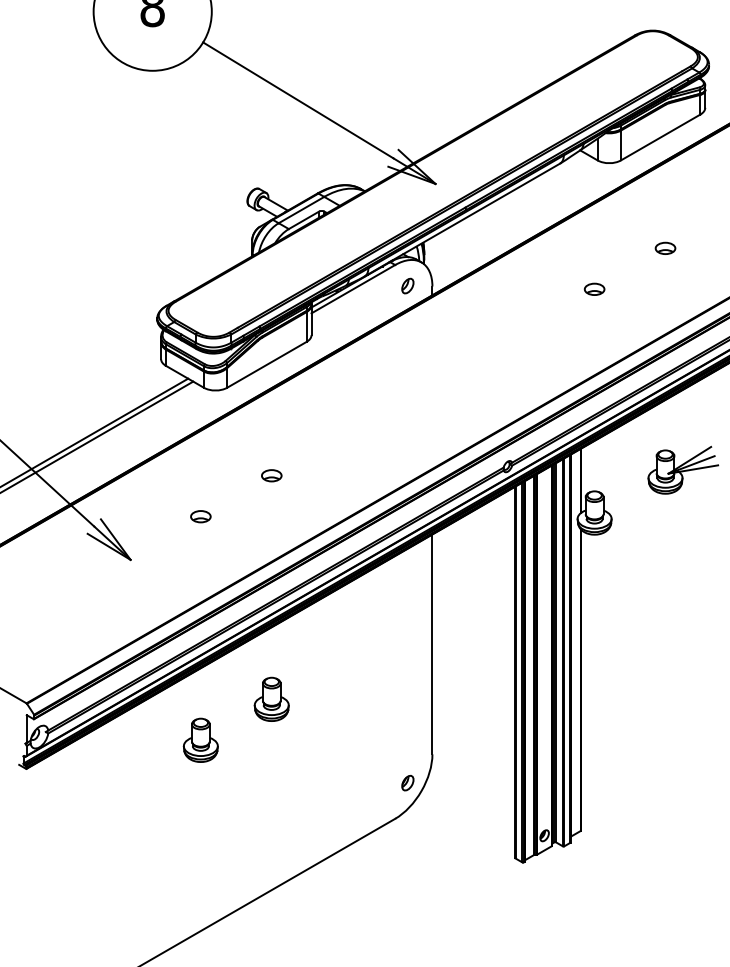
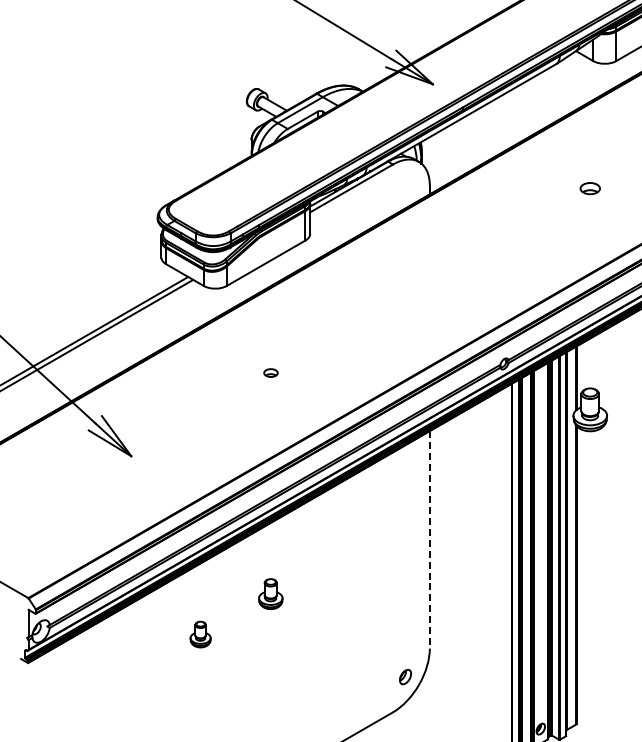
part: (407, 285) -> (405, 184), removed
part: (271, 475) -> (270, 372), size x0.7
part: (200, 516) -> (200, 413), removed
line: (432, 644) -> (429, 539), solid -> dashed
part: (271, 698) -> (270, 593), size x0.7
part: (200, 739) -> (200, 633), size x0.6

